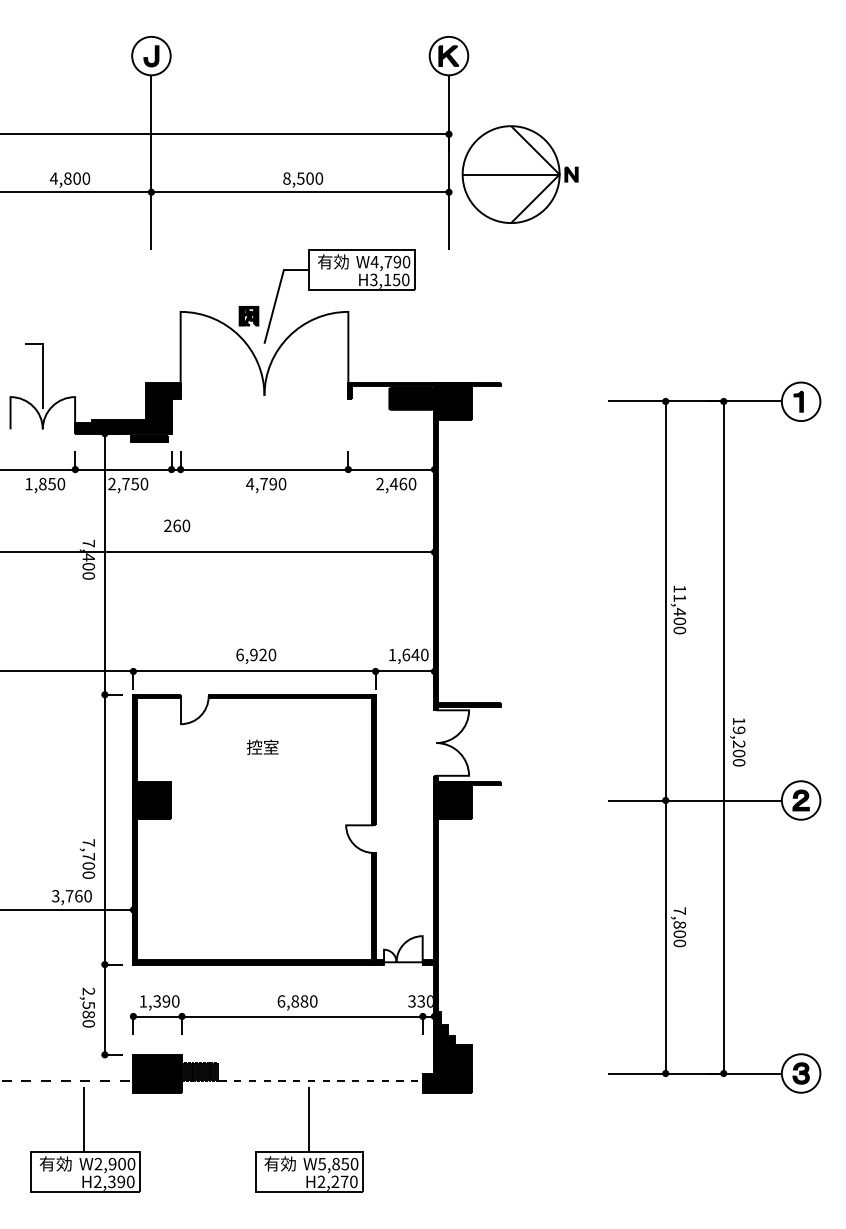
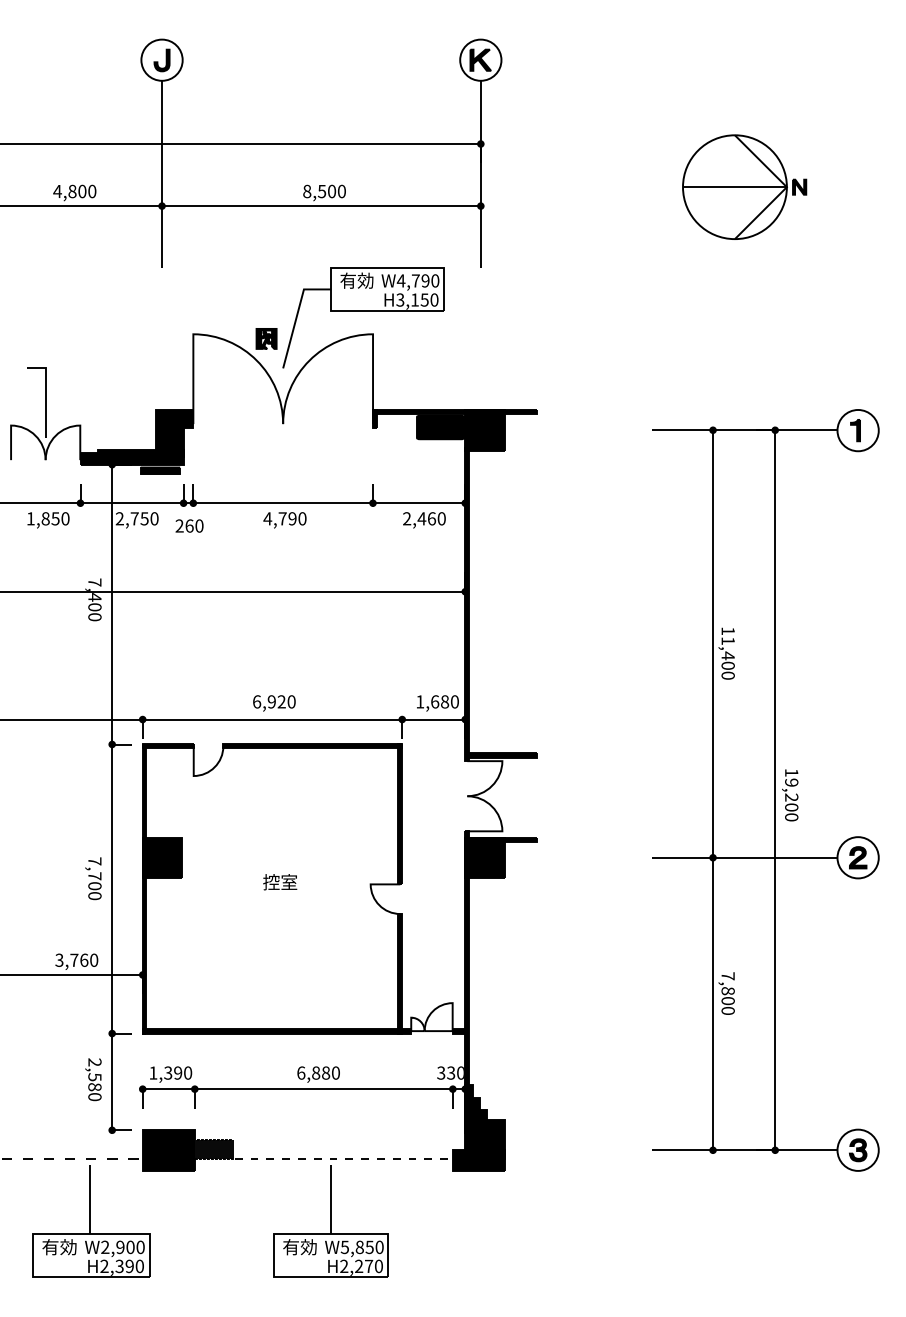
part: (519, 174) -> (743, 187), moved
text: (177, 525) -> (189, 525), moved
text: (415, 654) -> (444, 701), 1,640 -> 1,680
text: (262, 746) -> (279, 881), moved
text: (87, 858) -> (93, 878), moved

